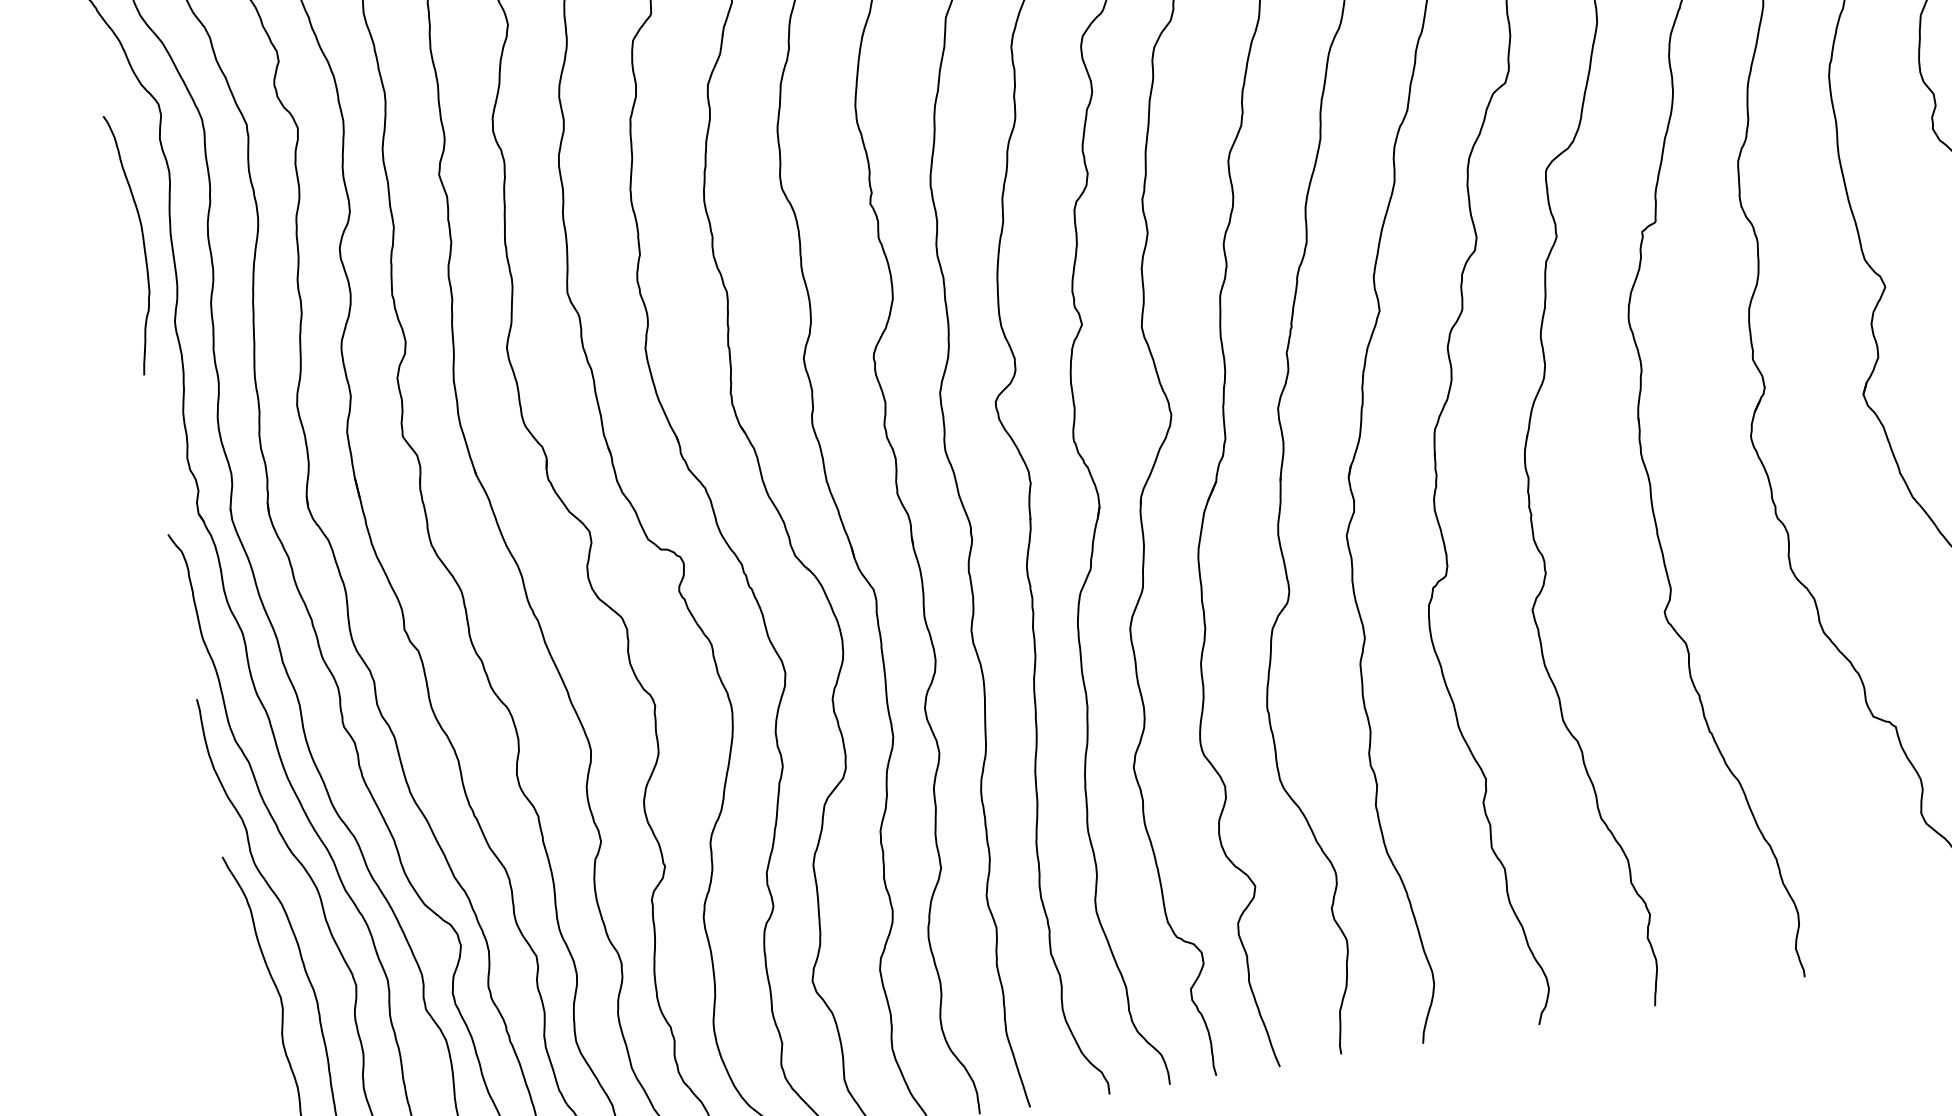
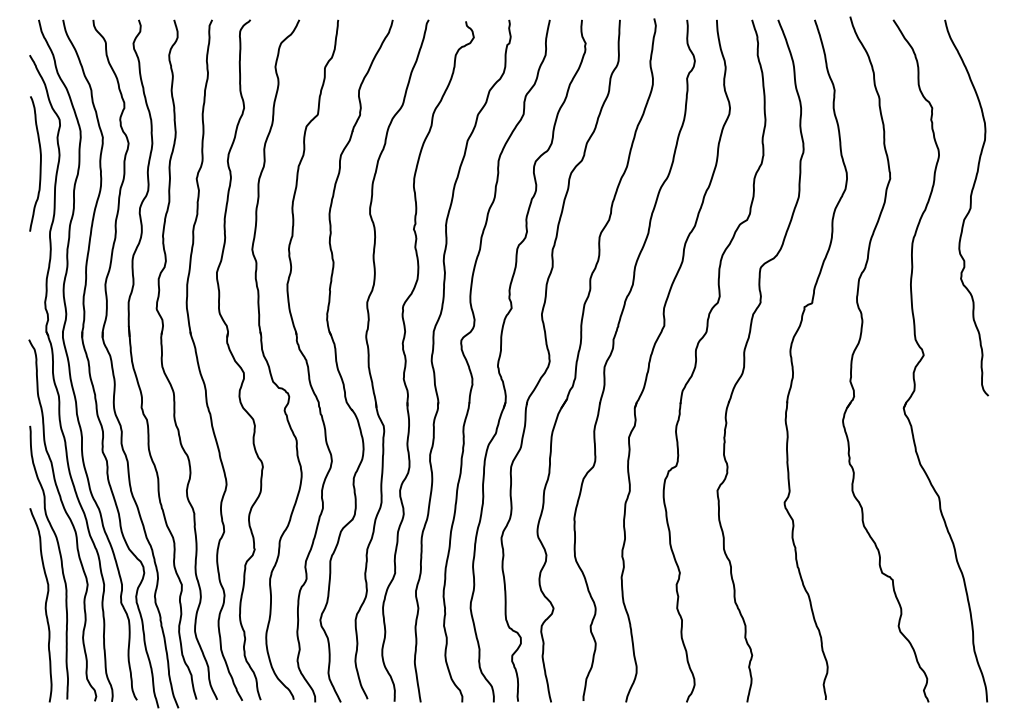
curve: (141, 243) -> (39, 164), moved

